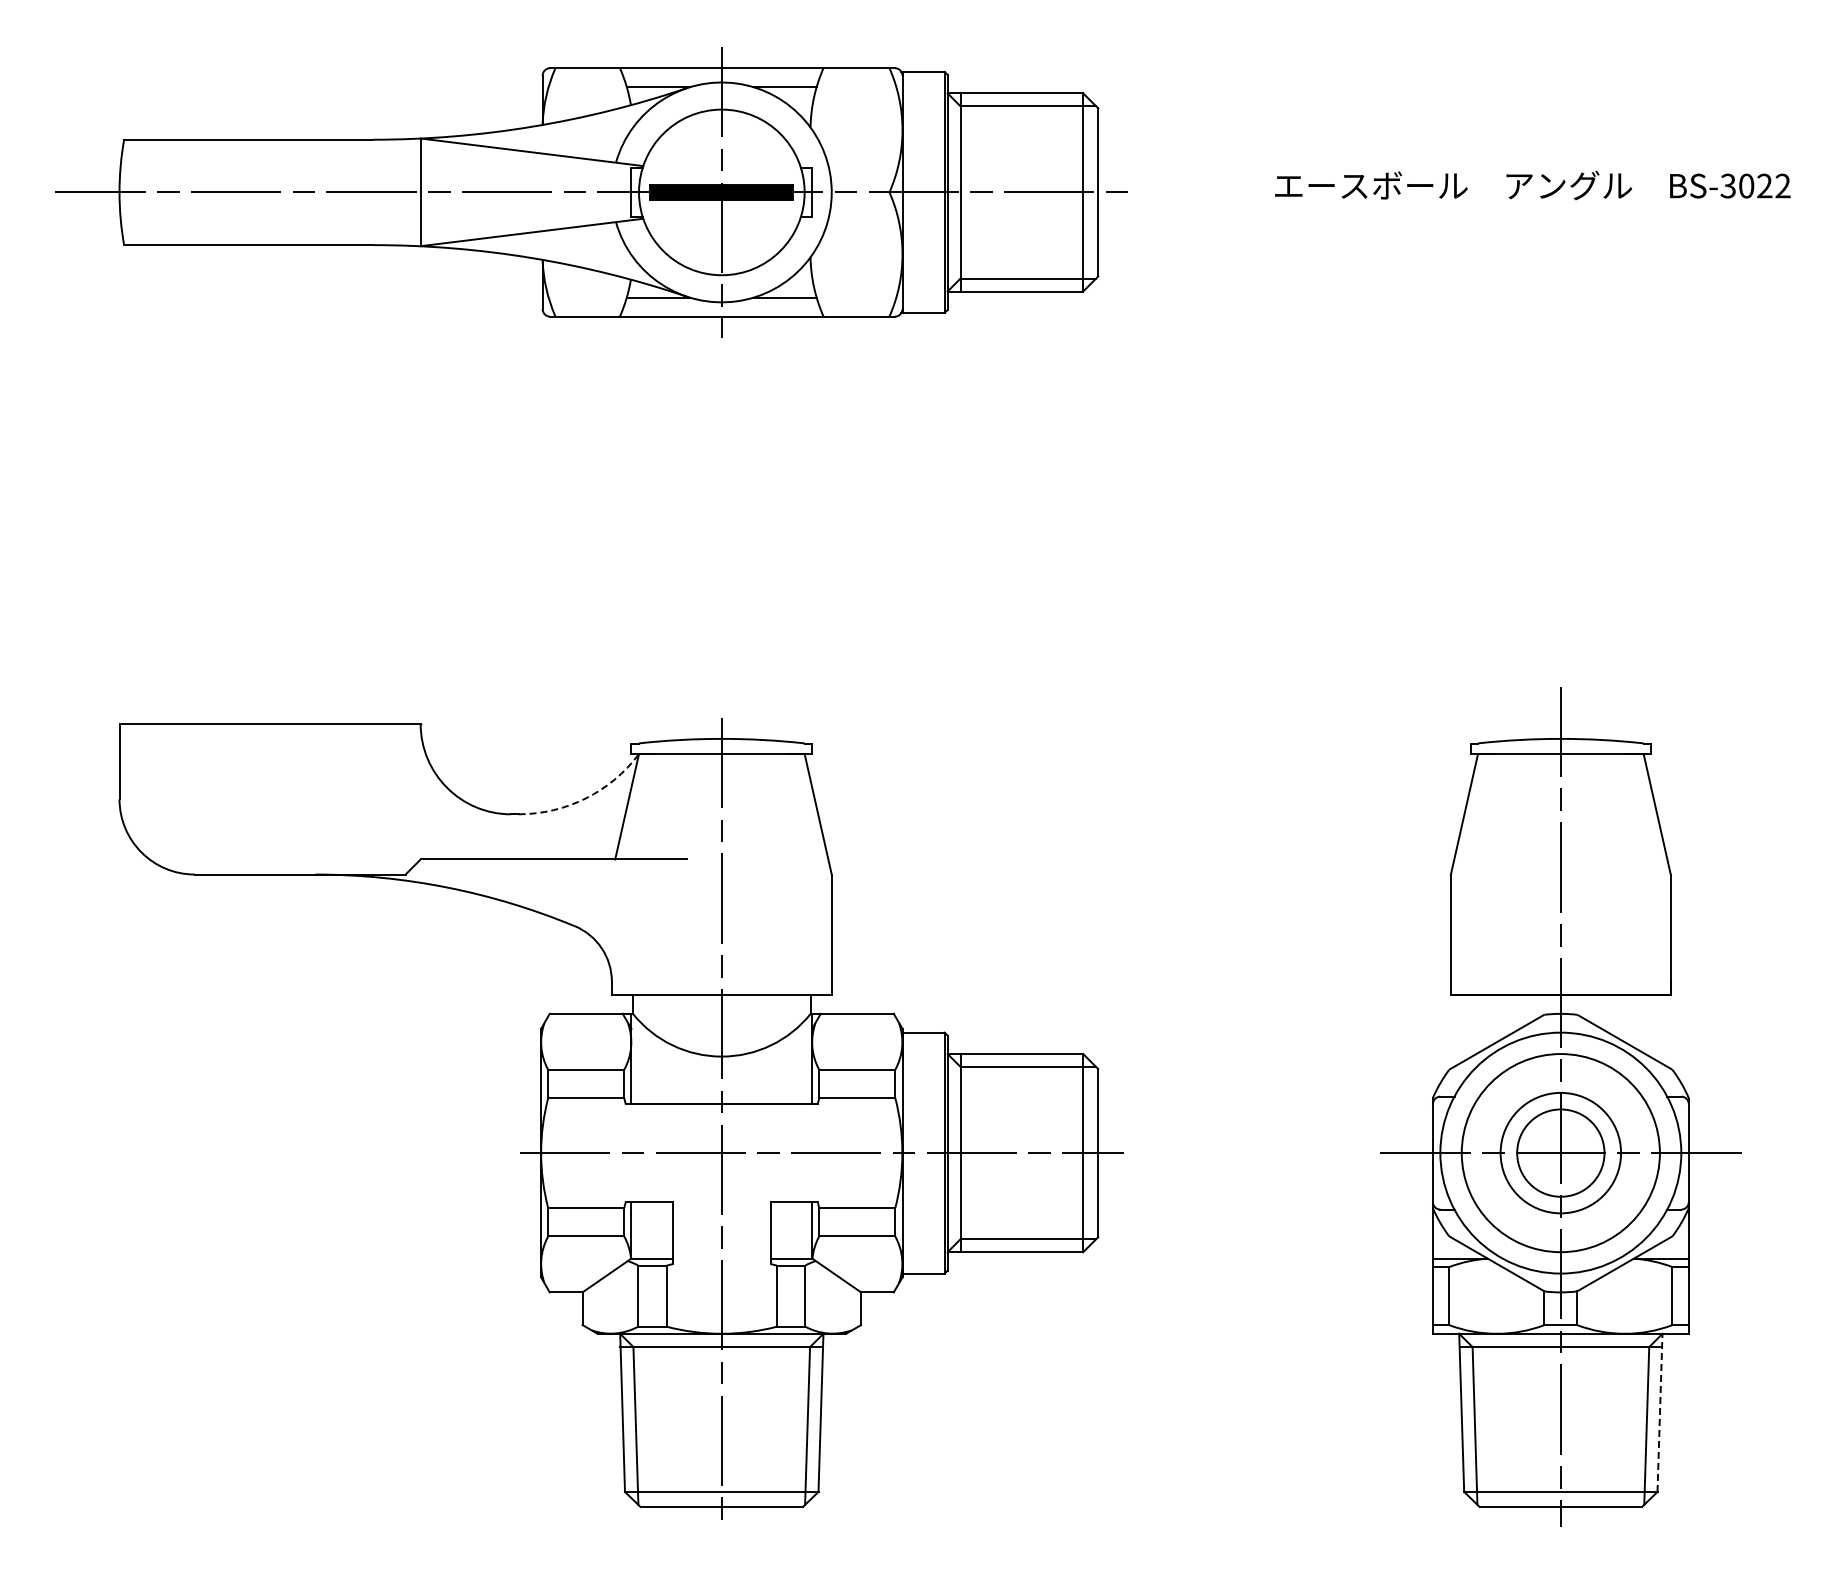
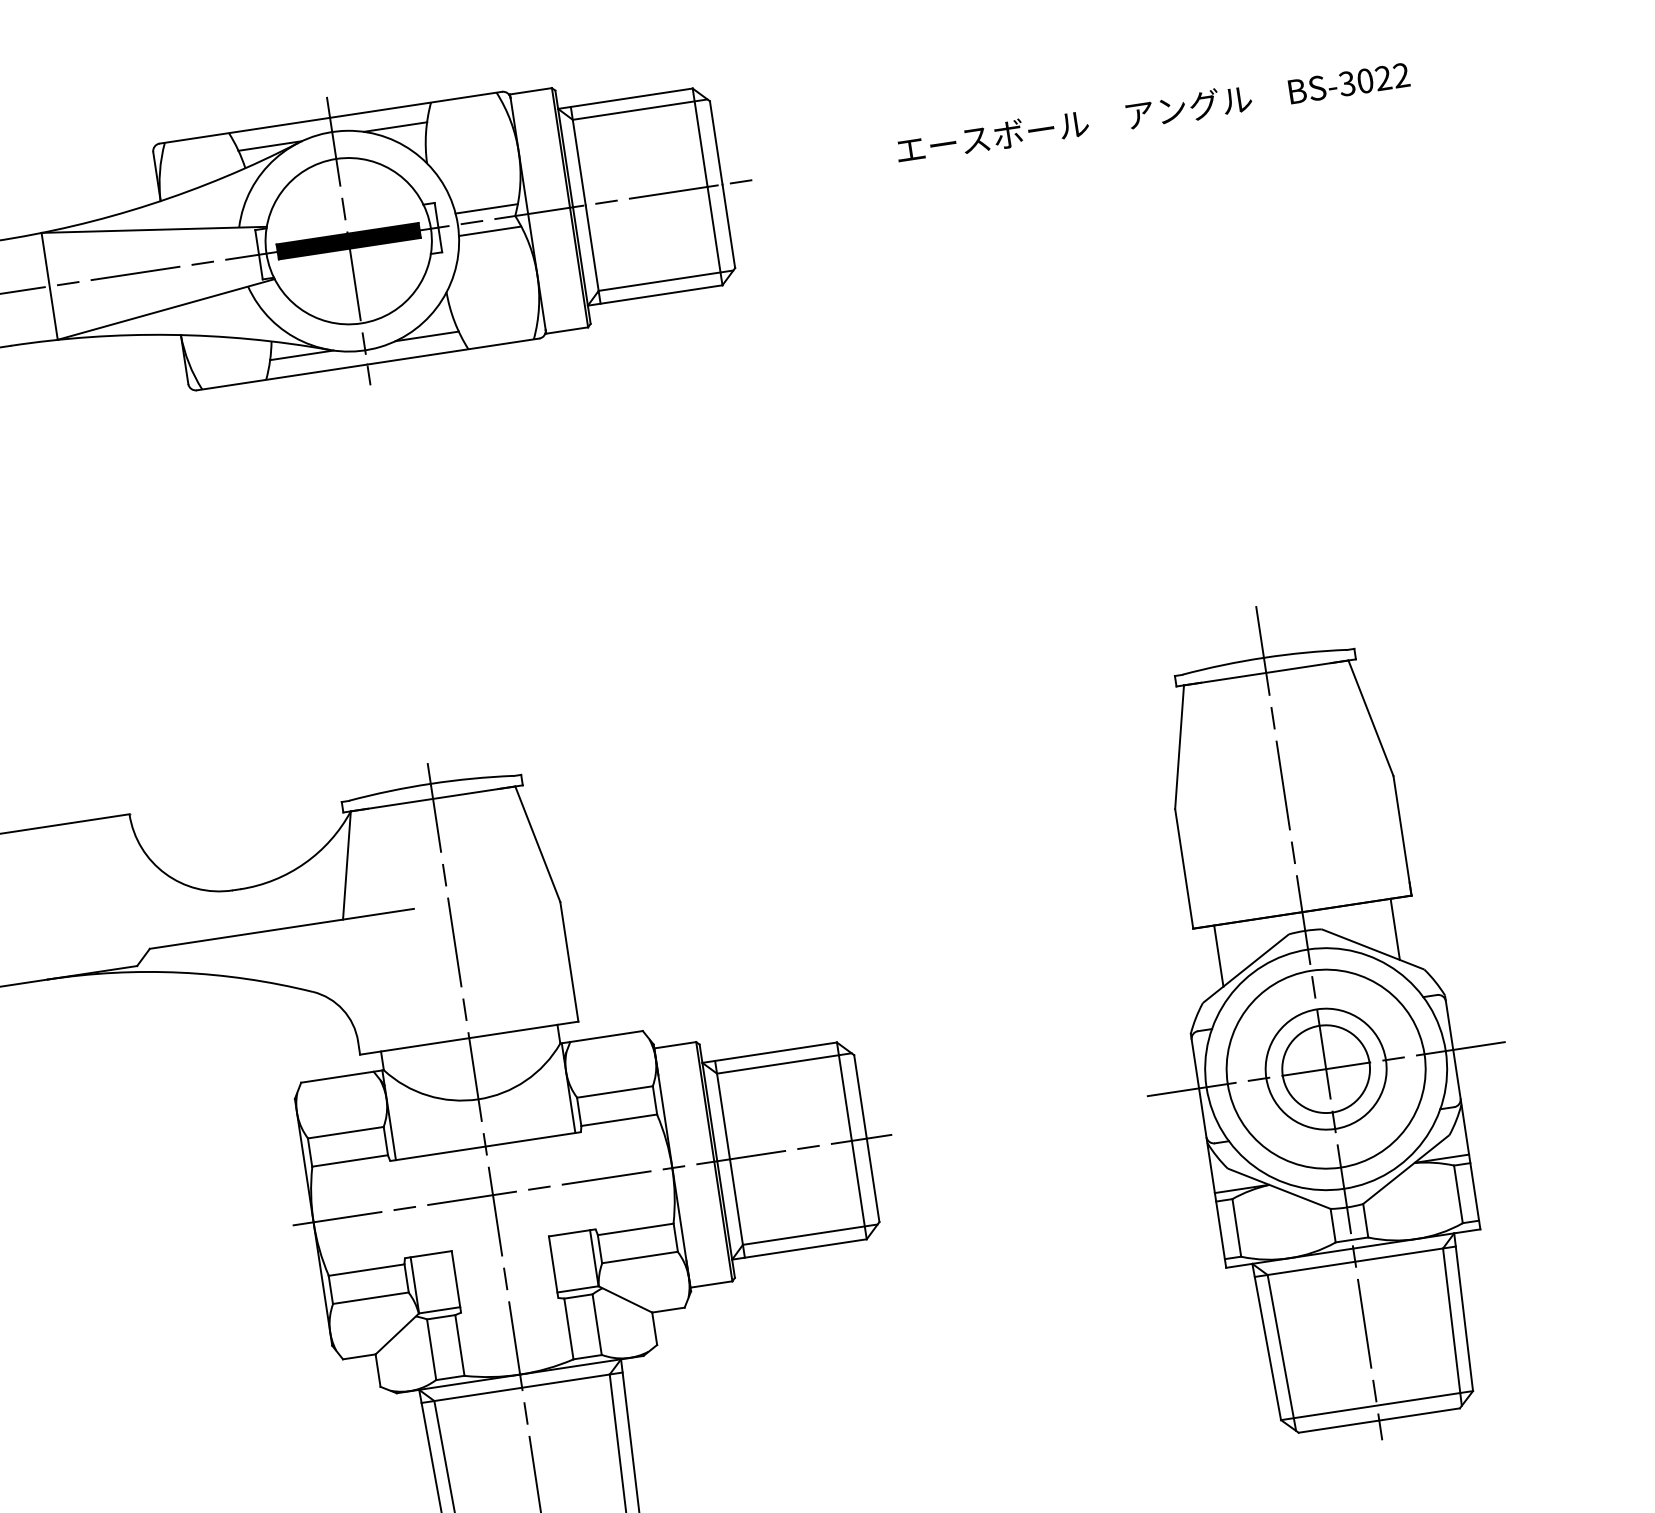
line: (862, 181) -> (486, 209), added
line: (862, 203) -> (490, 231), added
arc: (585, 798) -> (304, 863), dashed -> solid
line: (1472, 1025) -> (1219, 955), added
line: (1649, 1025) -> (1395, 929), added
line: (1660, 1412) -> (1464, 1311), dashed -> solid

